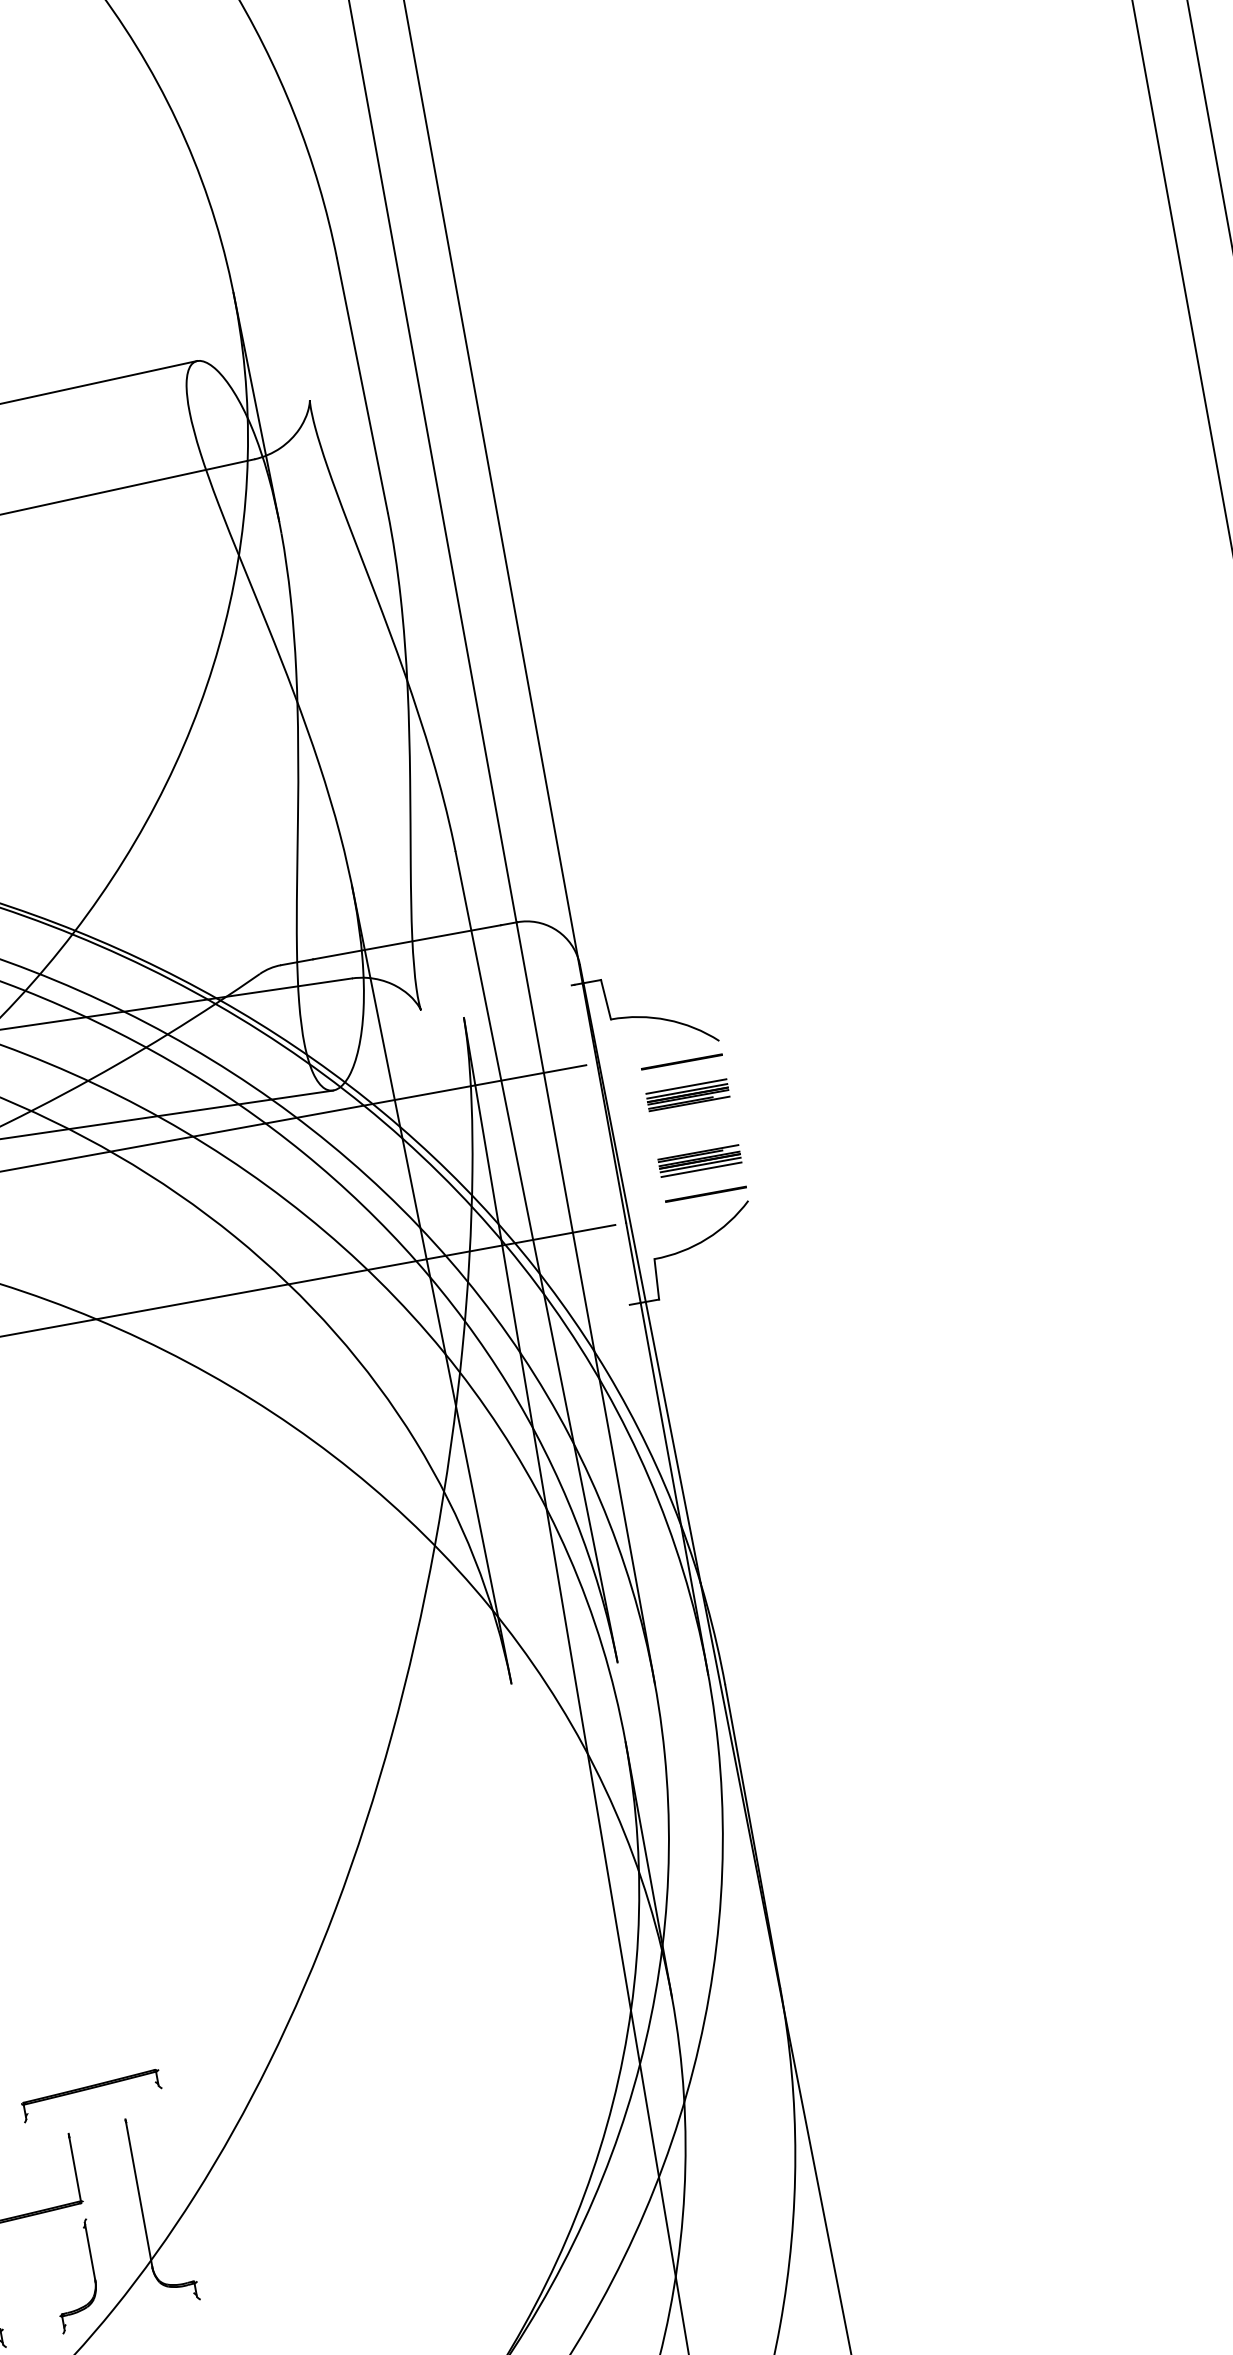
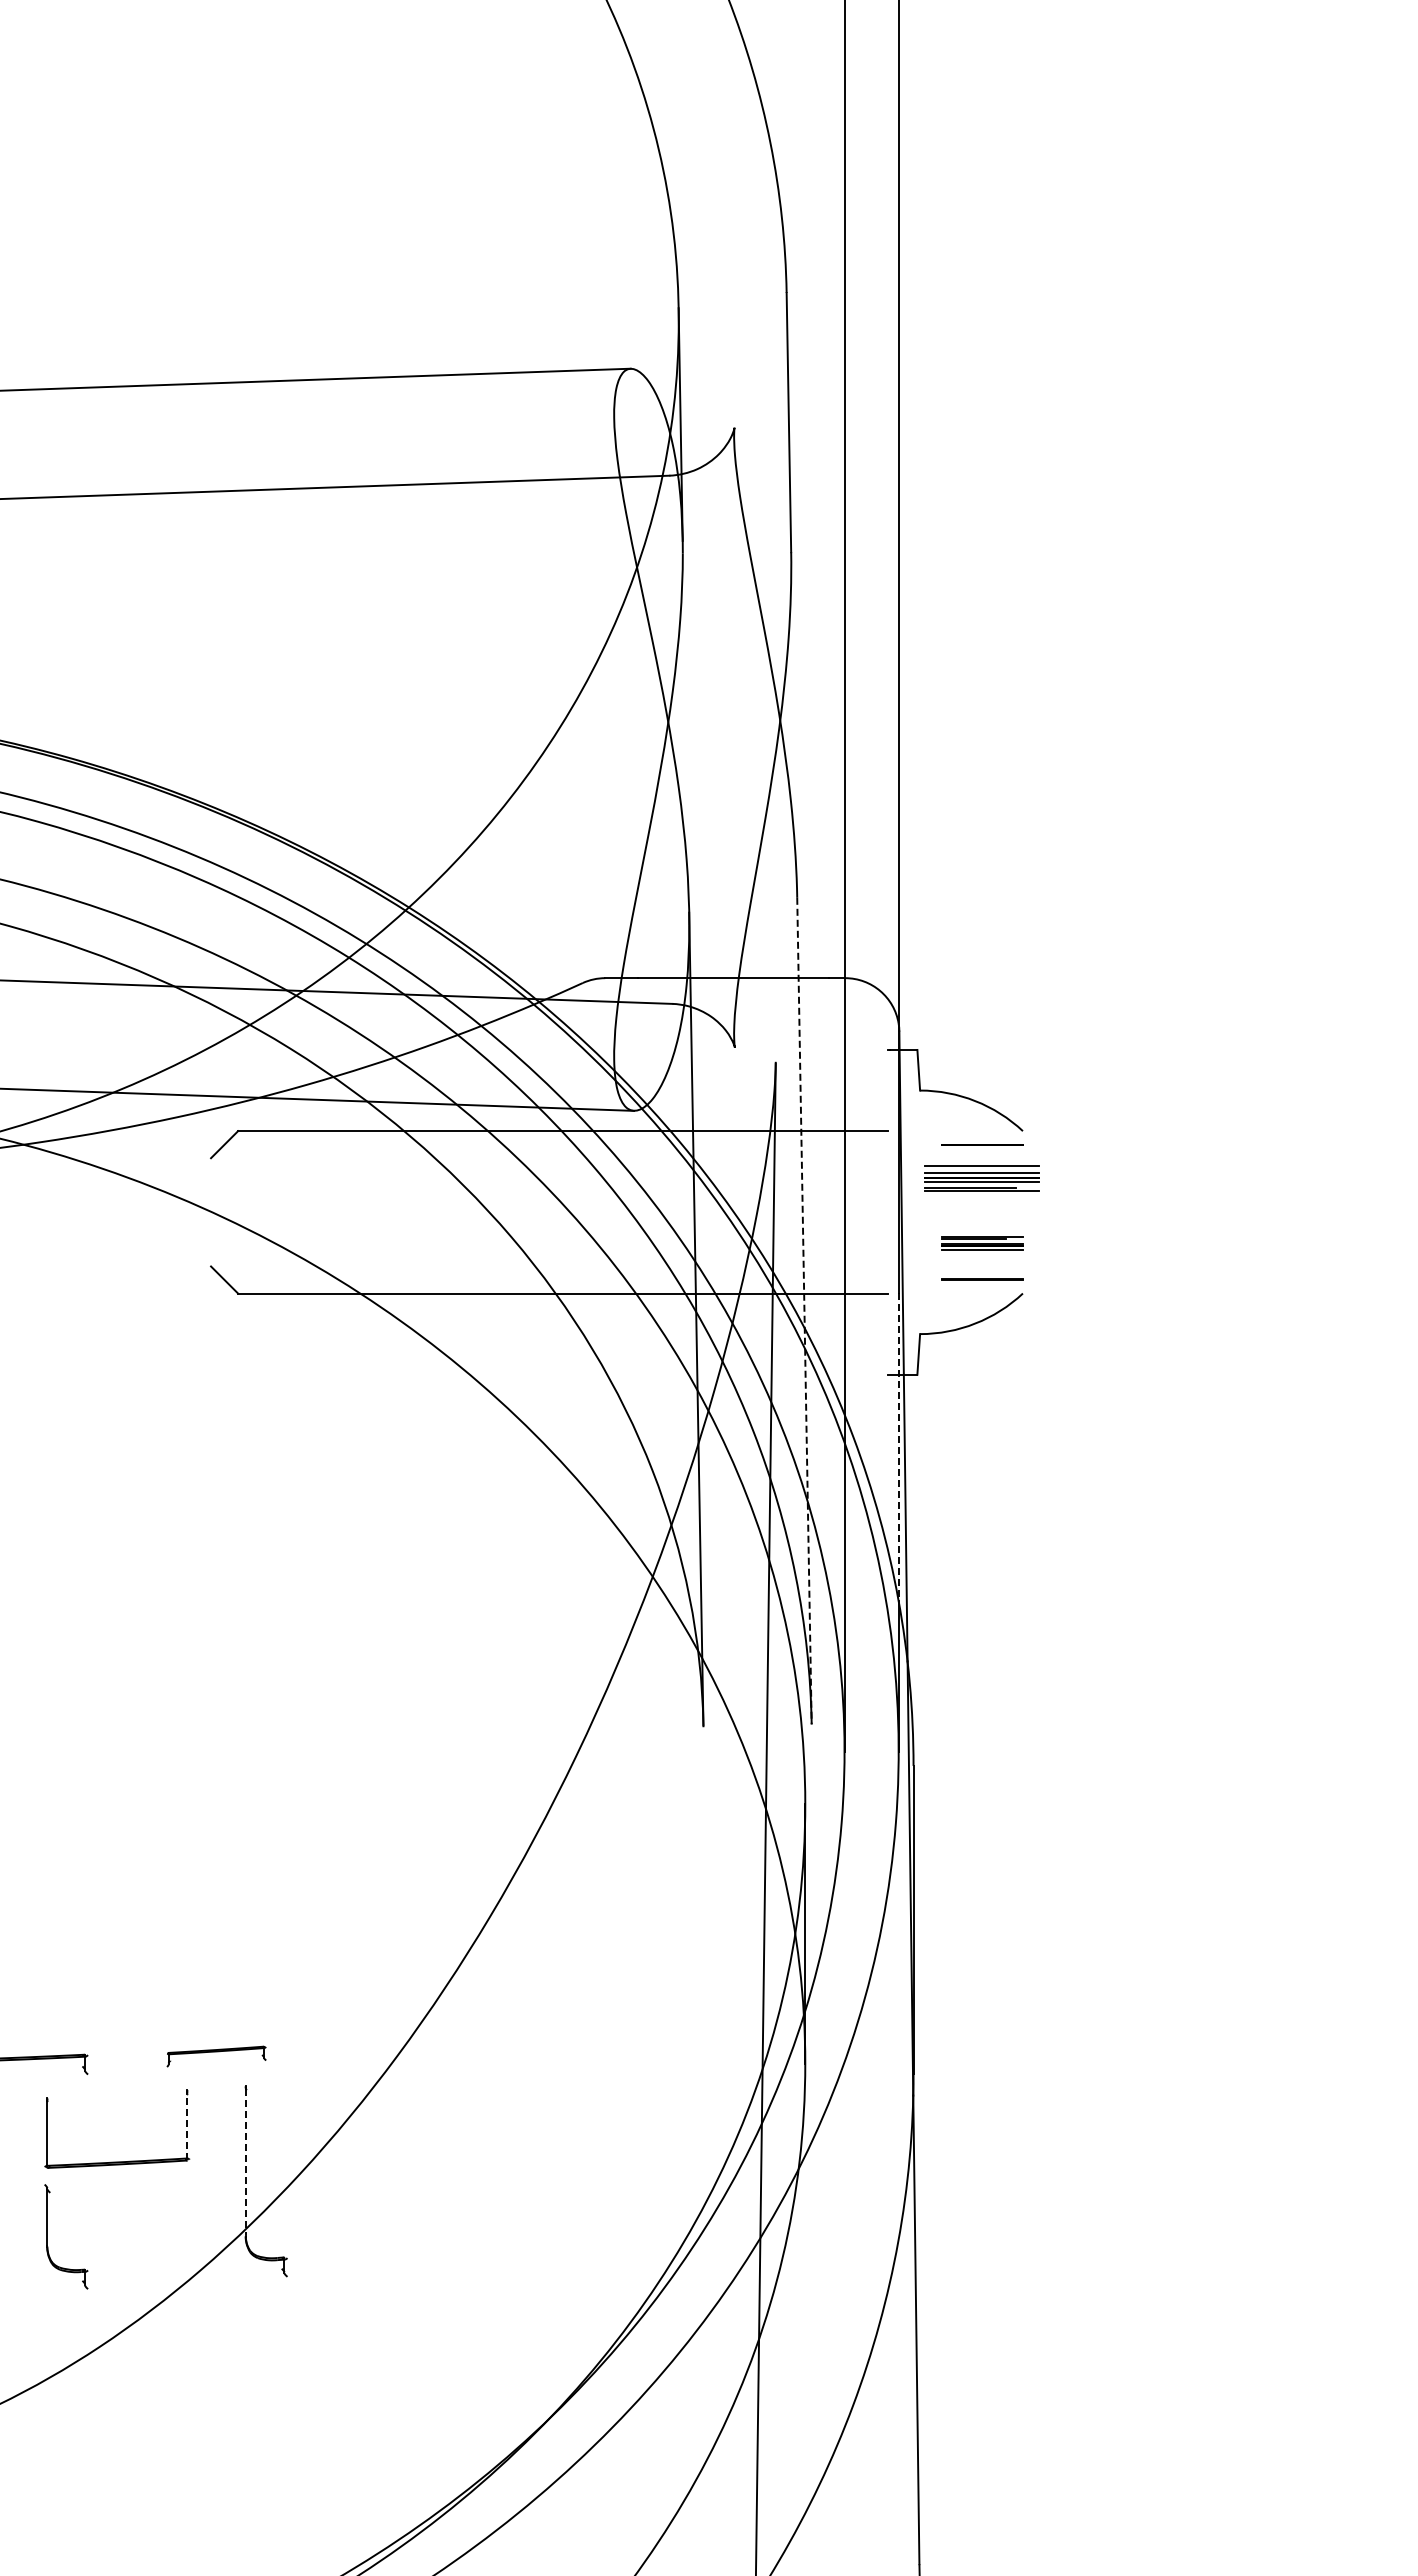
part: (688, 1094) -> (982, 1178), size x1.4
line: (700, 1169) -> (981, 1254), removed
line: (536, 1257) -> (804, 1311), solid -> dashed
line: (653, 1374) -> (898, 1447), solid -> dashed
part: (91, 2095) -> (216, 2056), size x0.7
line: (75, 2169) -> (187, 2126), solid -> dashed
line: (138, 2194) -> (245, 2162), solid -> dashed
part: (93, 2273) -> (186, 2231), removed

